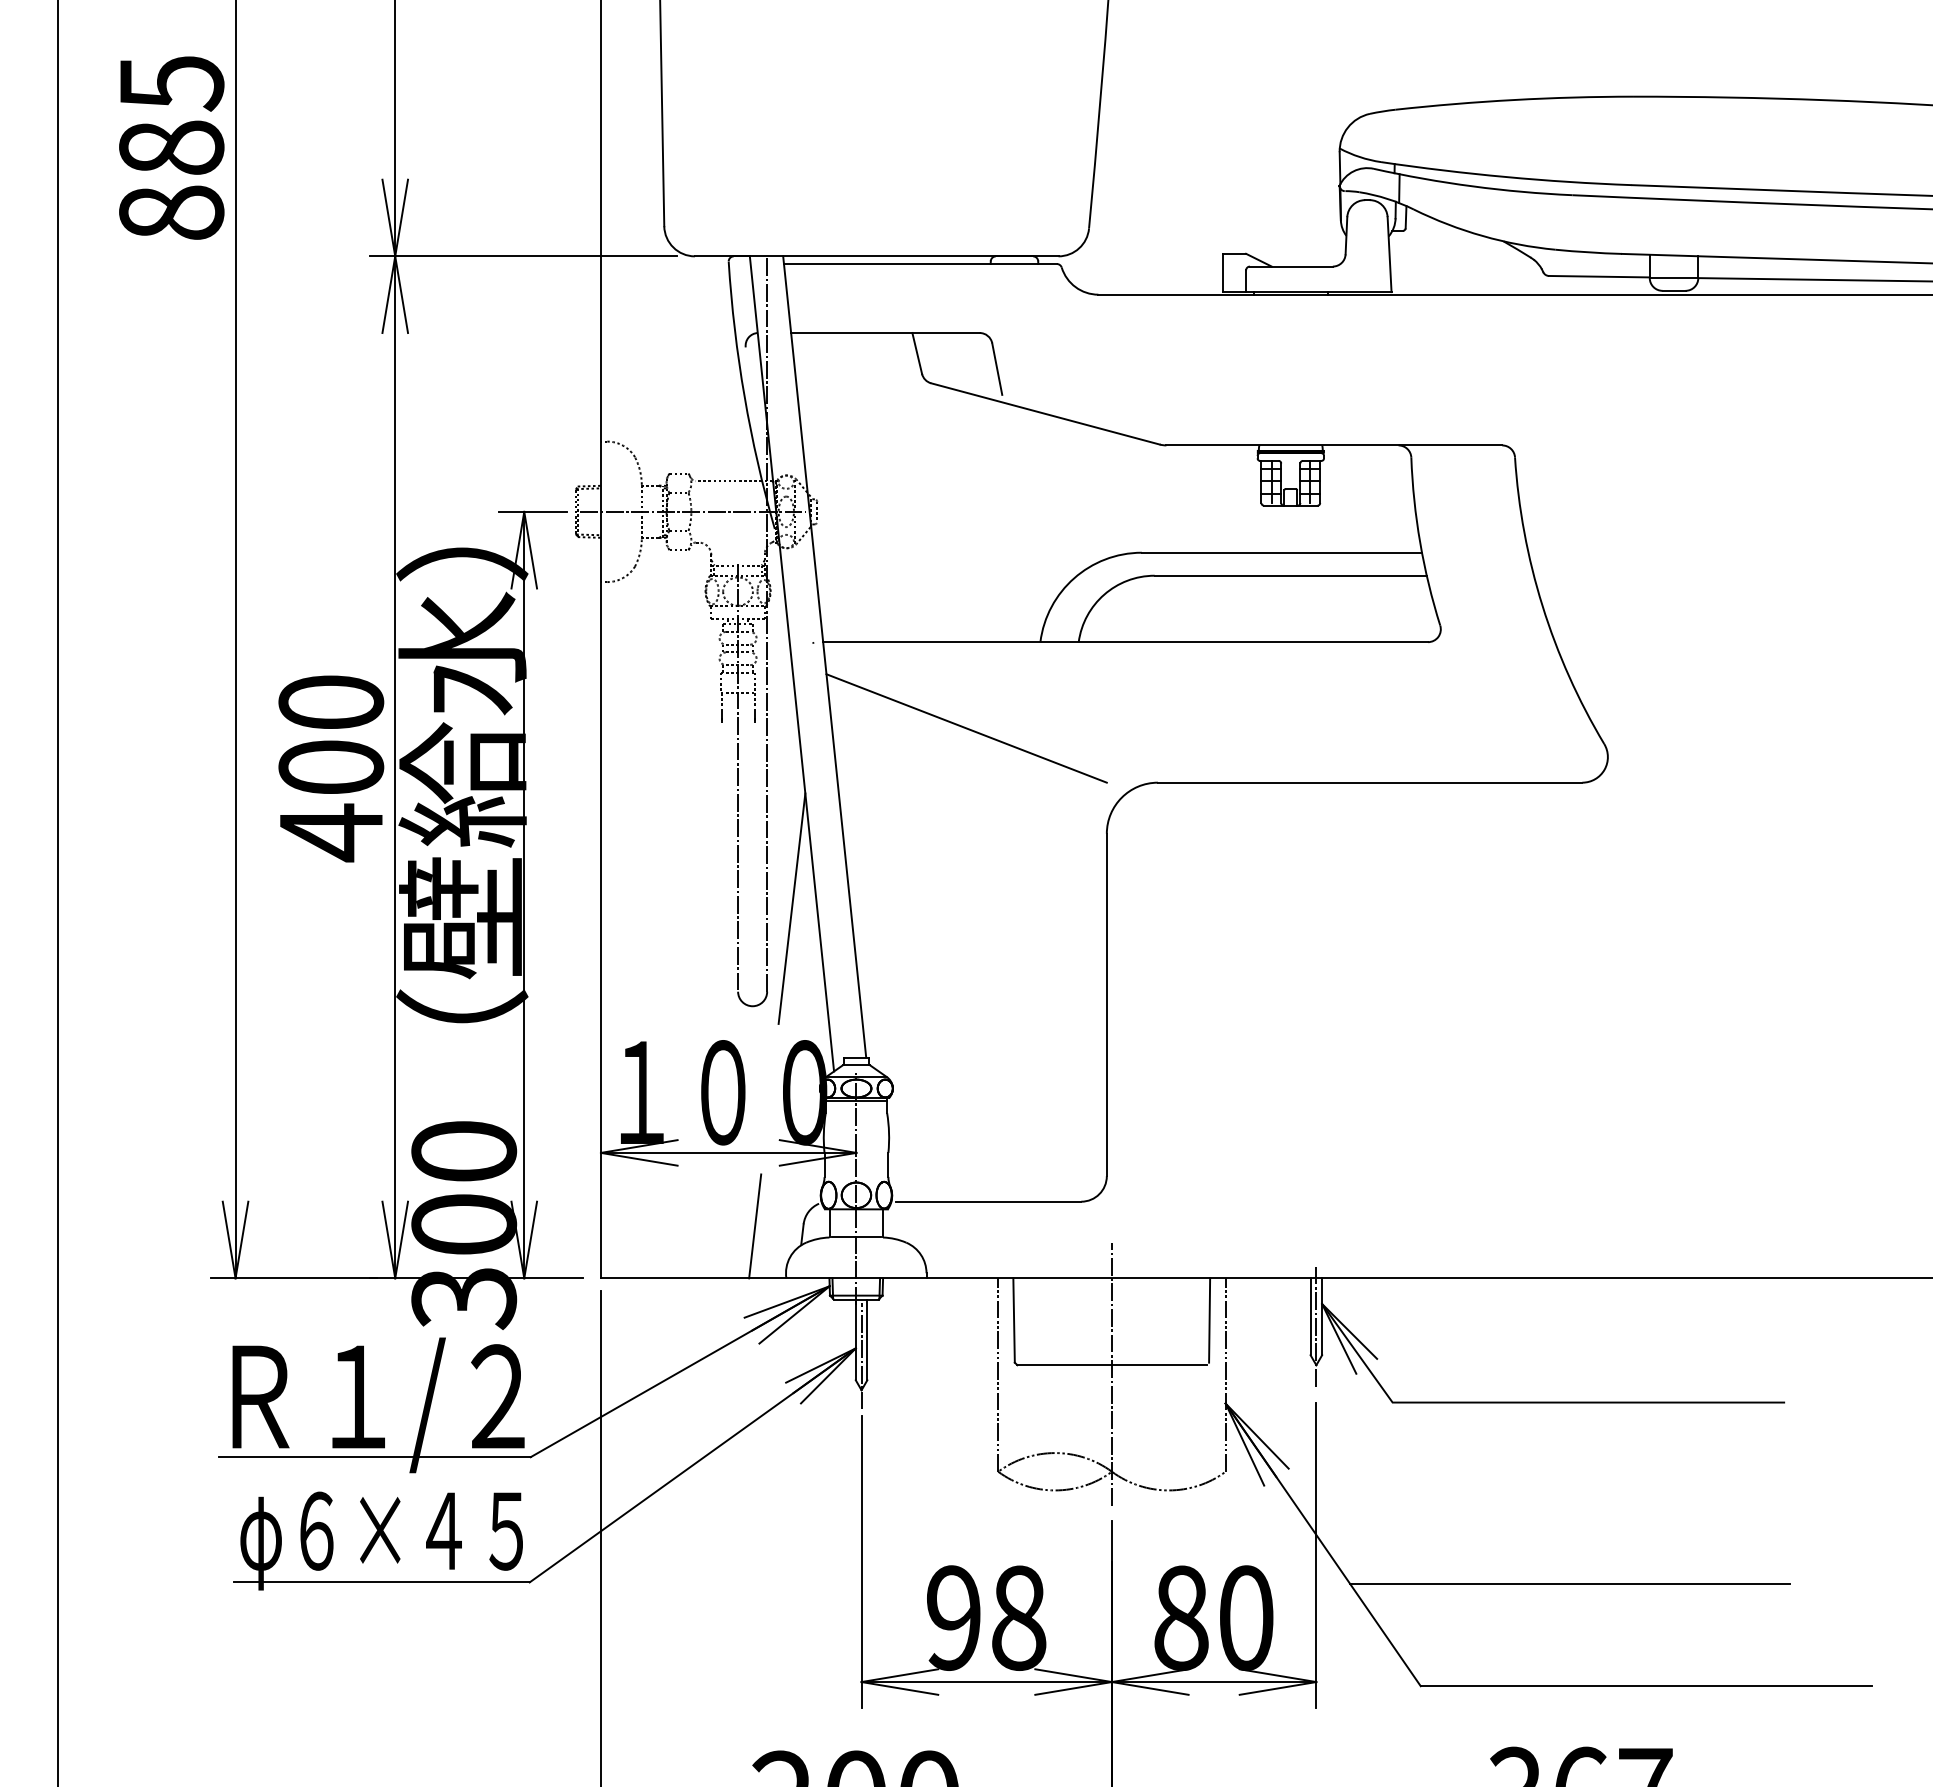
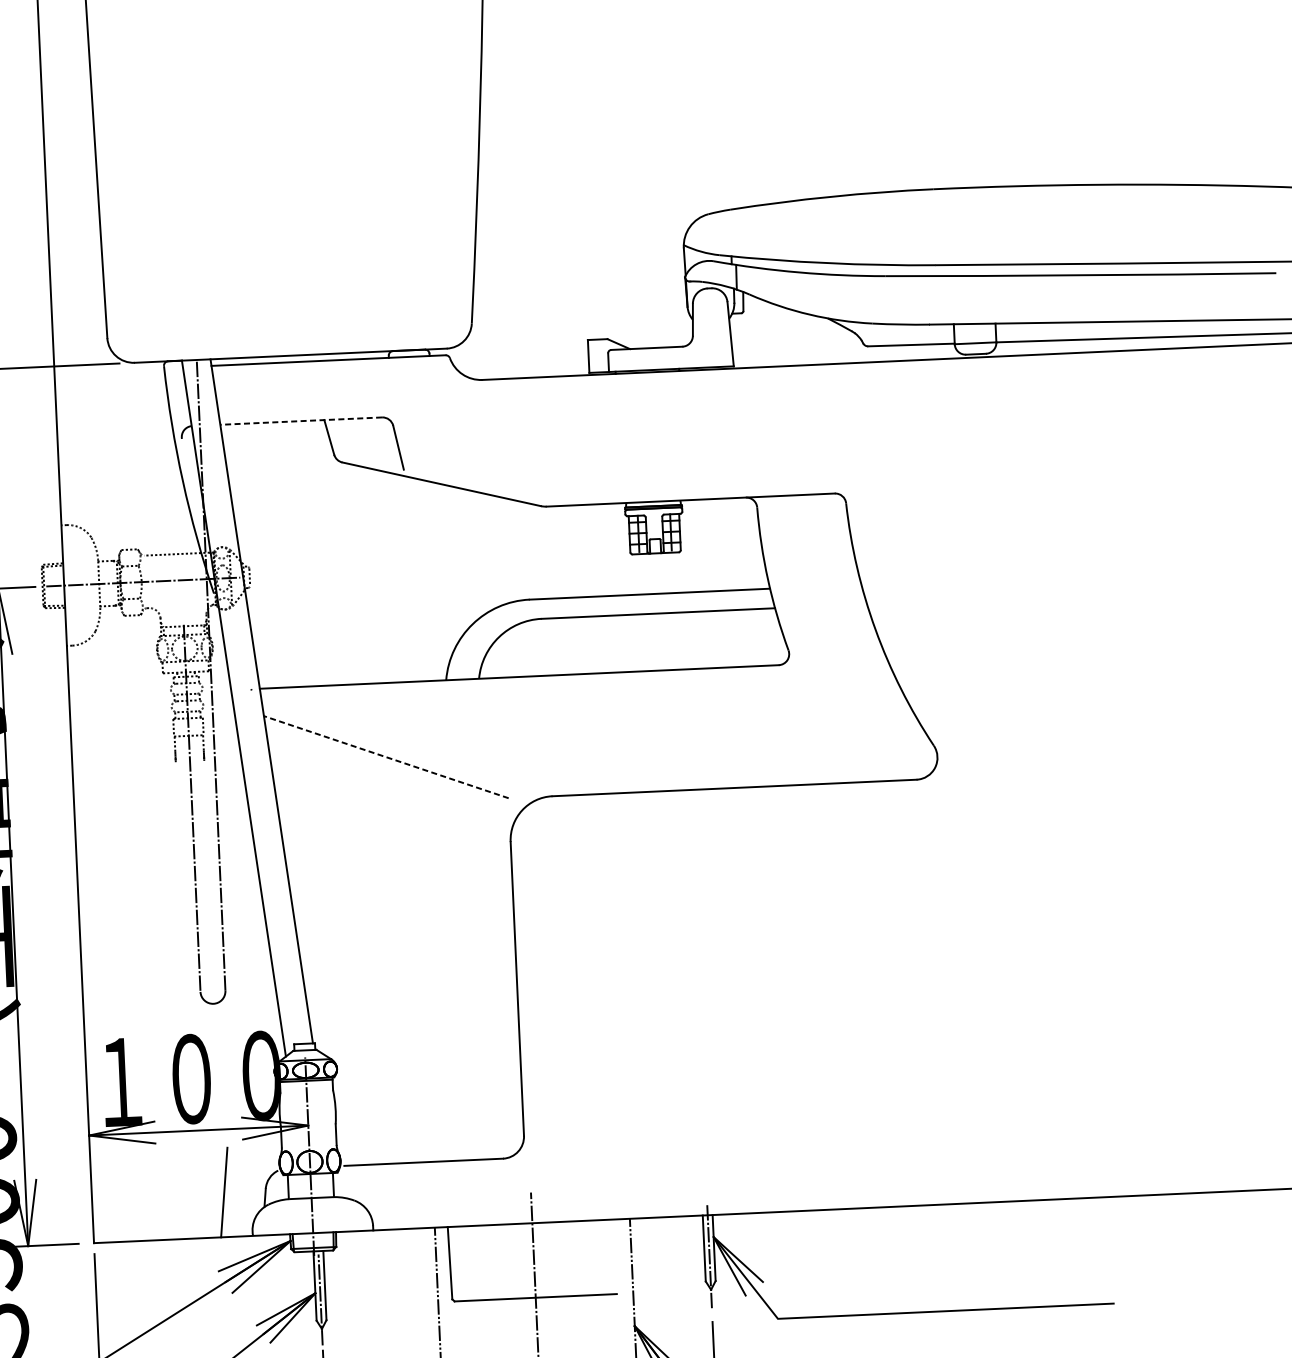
line: (884, 333) -> (300, 421), solid -> dashed
line: (966, 728) -> (386, 757), solid -> dashed
line: (791, 908) -> (243, 918), removed
line: (1209, 1320) -> (617, 1255), removed

